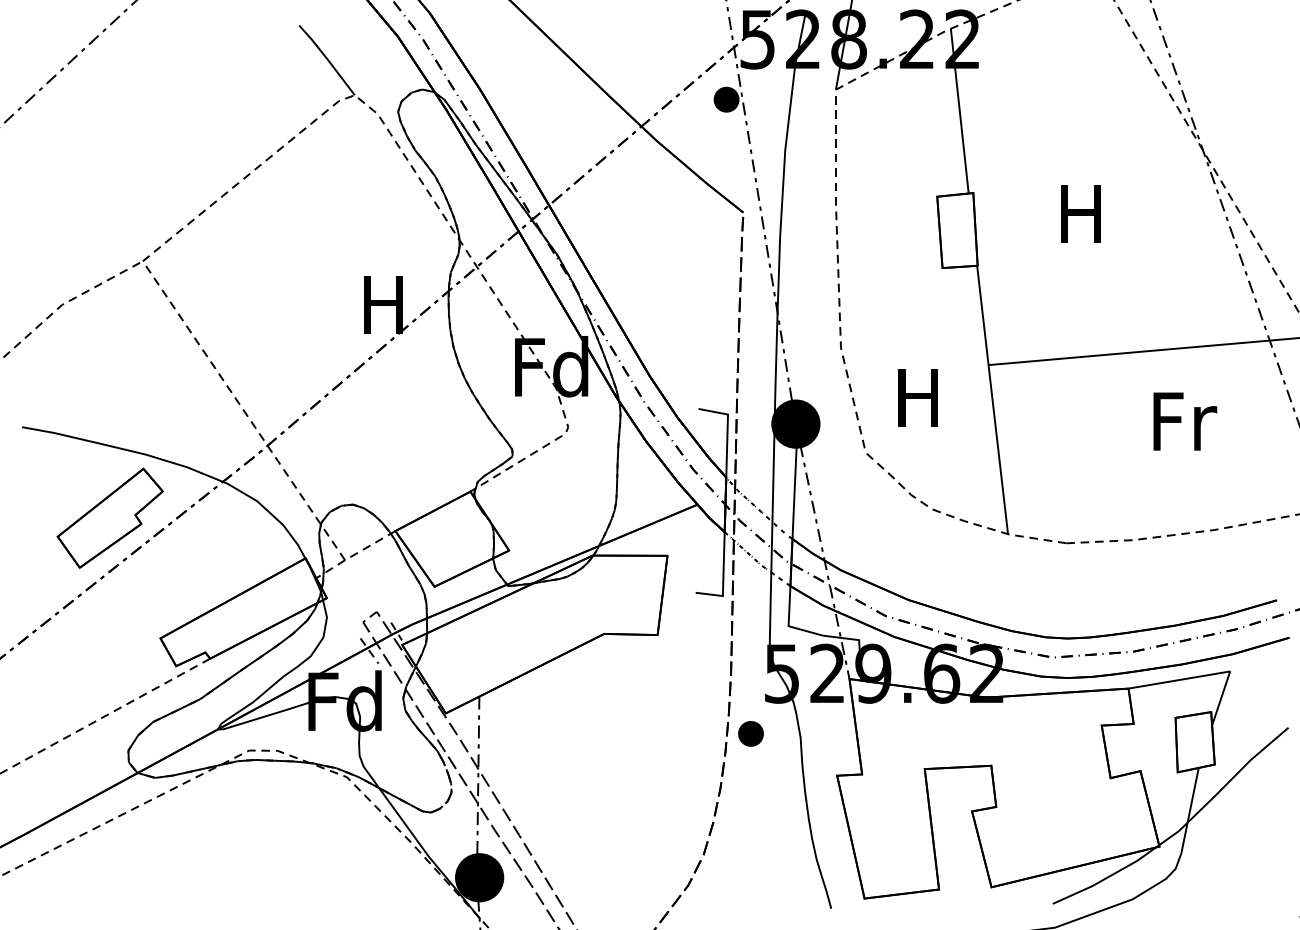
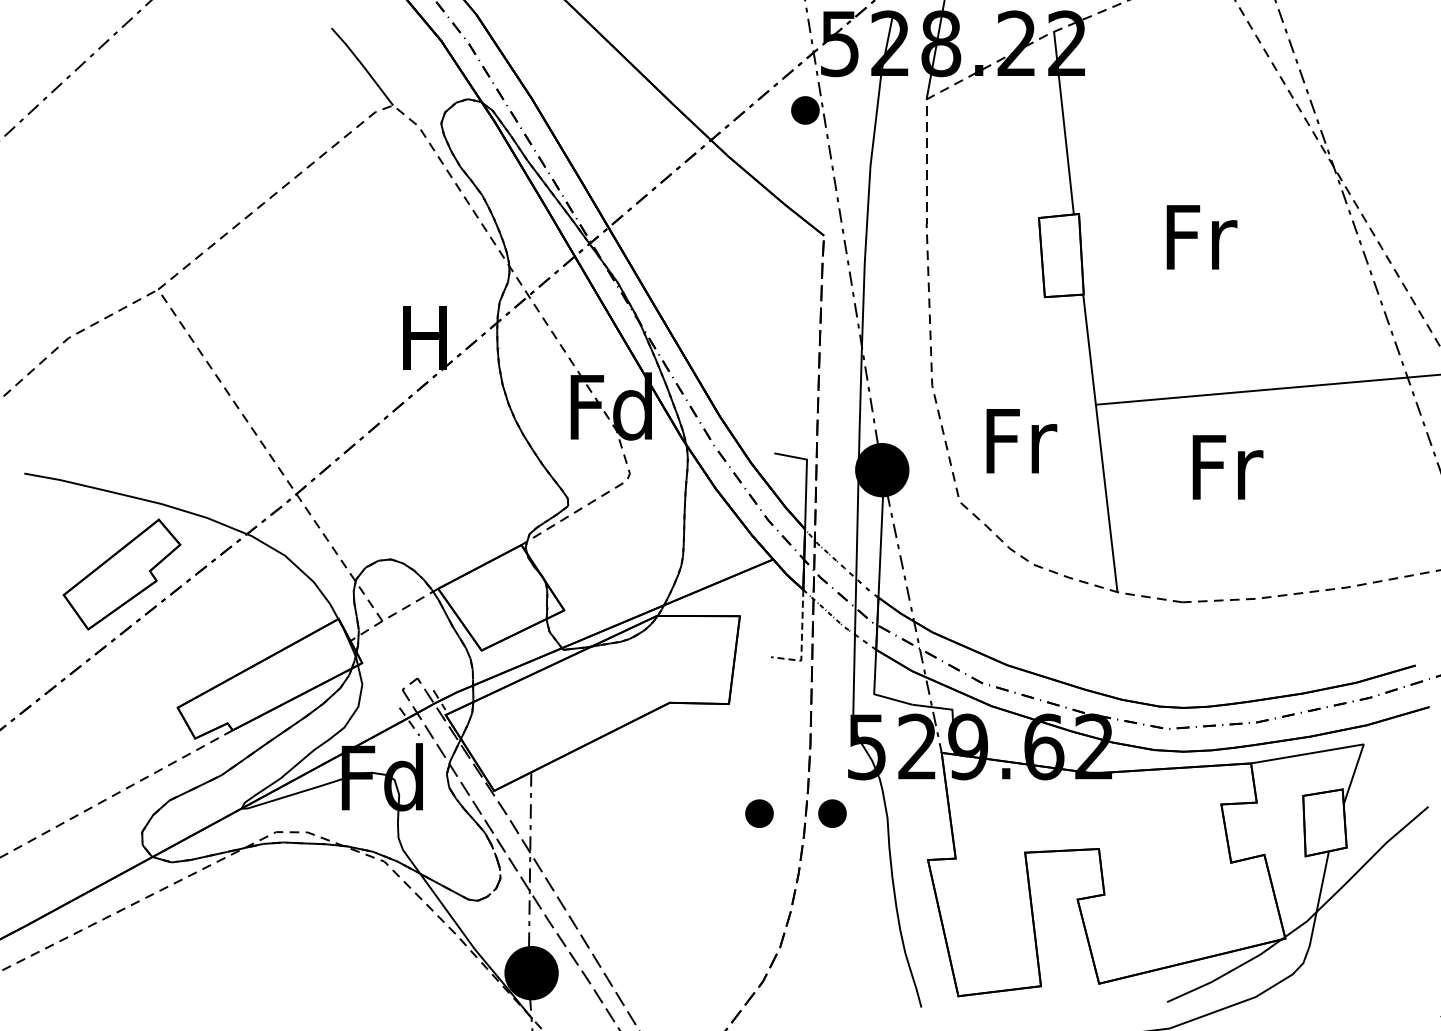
text: (1083, 214) -> (1201, 237), H -> Fr
text: (921, 398) -> (1021, 441), H -> Fr
text: (1184, 421) -> (1227, 467), moved
line: (723, 578) -> (801, 641), solid -> dashed
part: (685, 733) -> (759, 813), added

